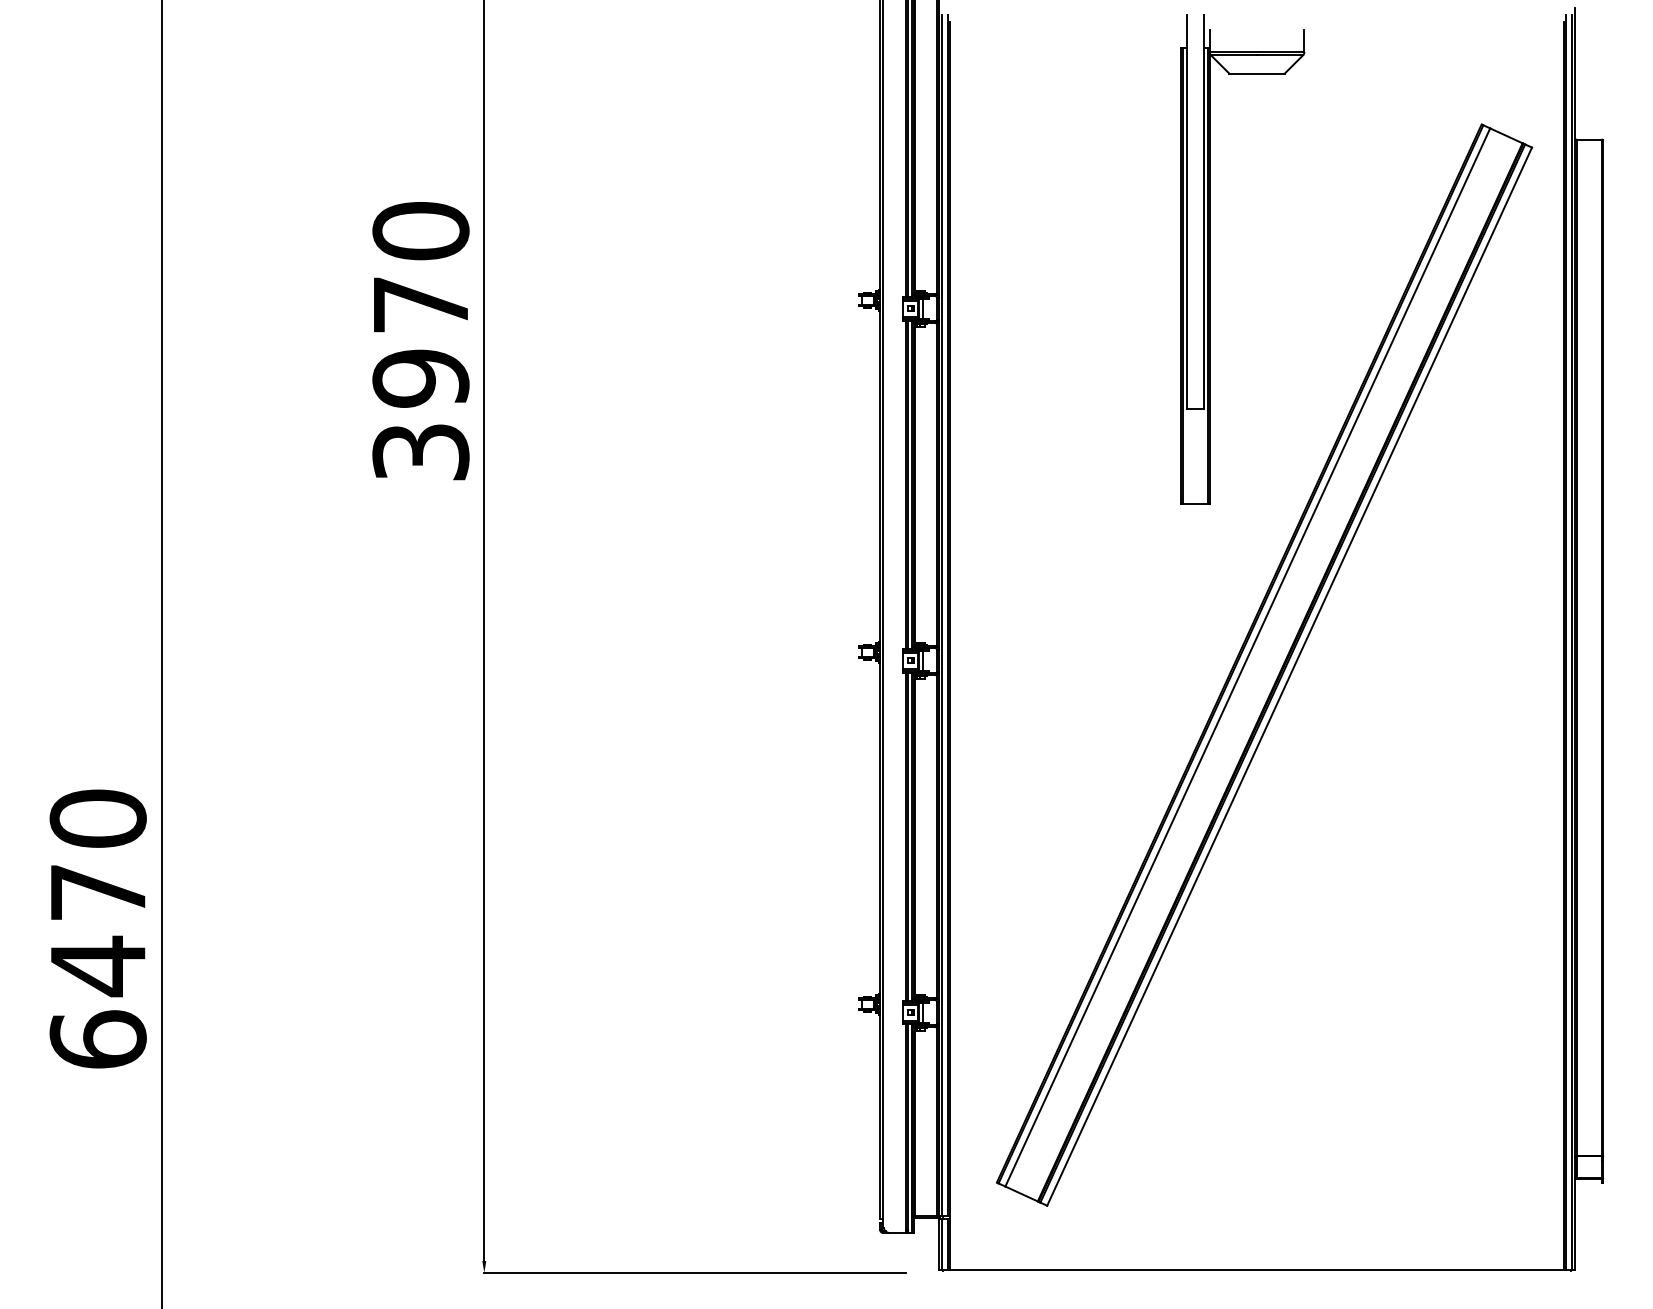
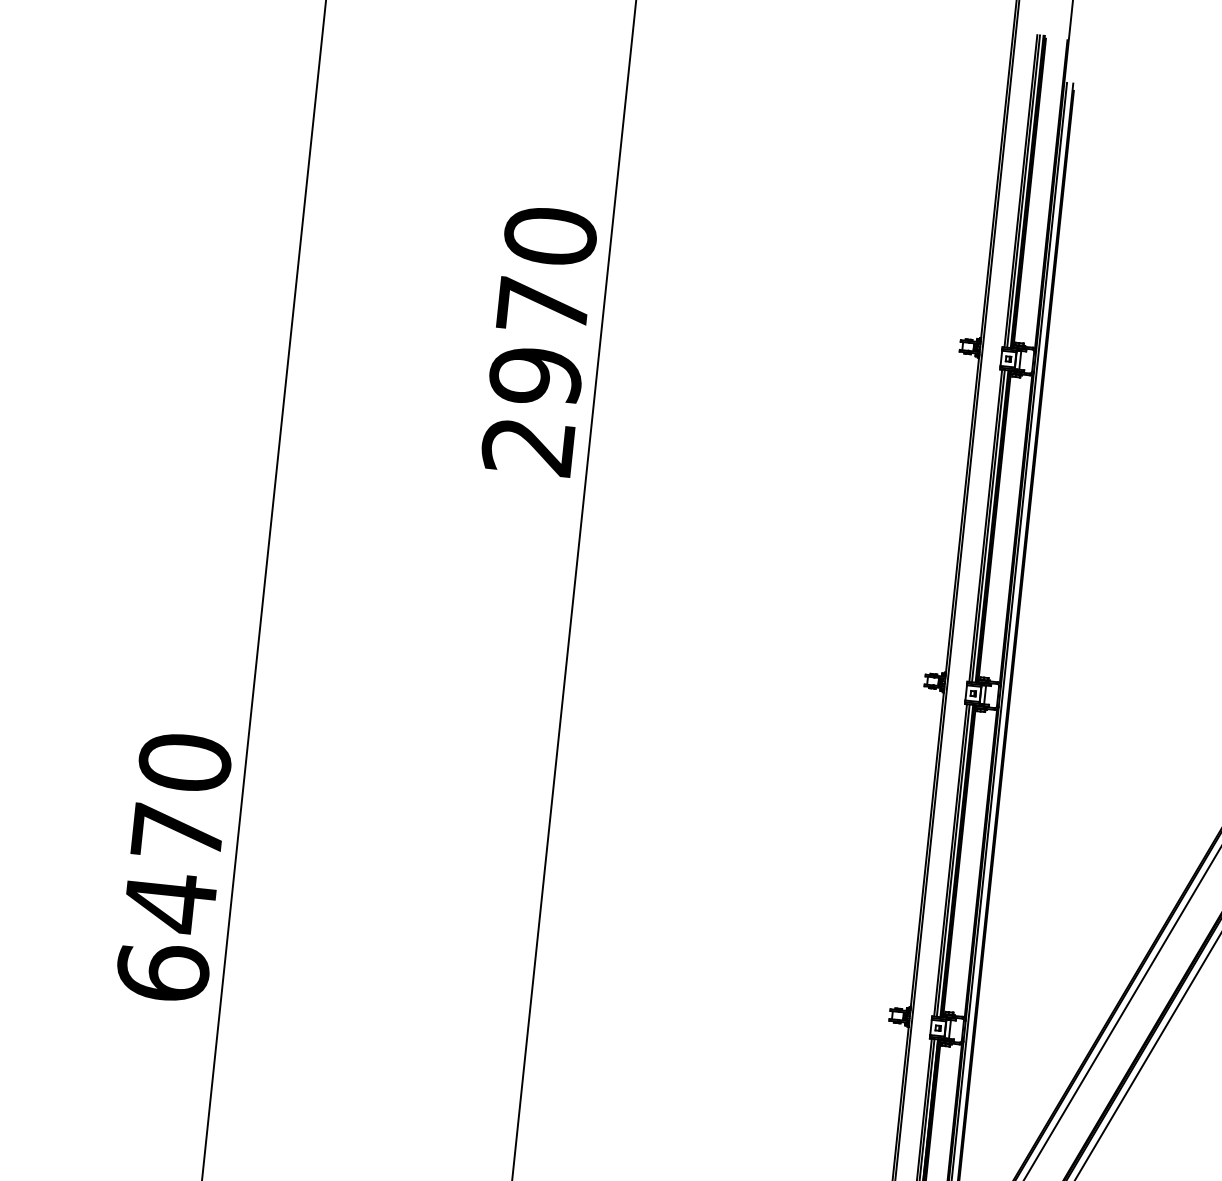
text: (420, 452) -> (527, 446), 3970 -> 2970

